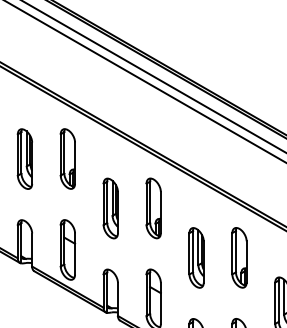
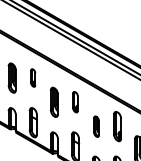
part: (66, 157) -> (32, 77), size x0.6
part: (153, 206) -> (75, 101), size x0.7
part: (196, 257) -> (96, 126), size x0.7

